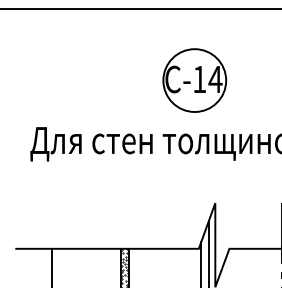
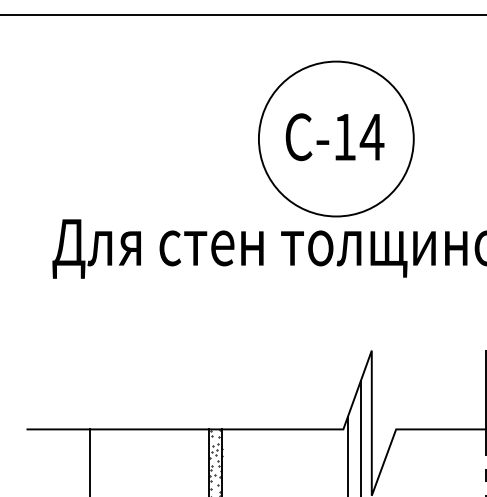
circle: (194, 80) -> (335, 138), size x1.43

